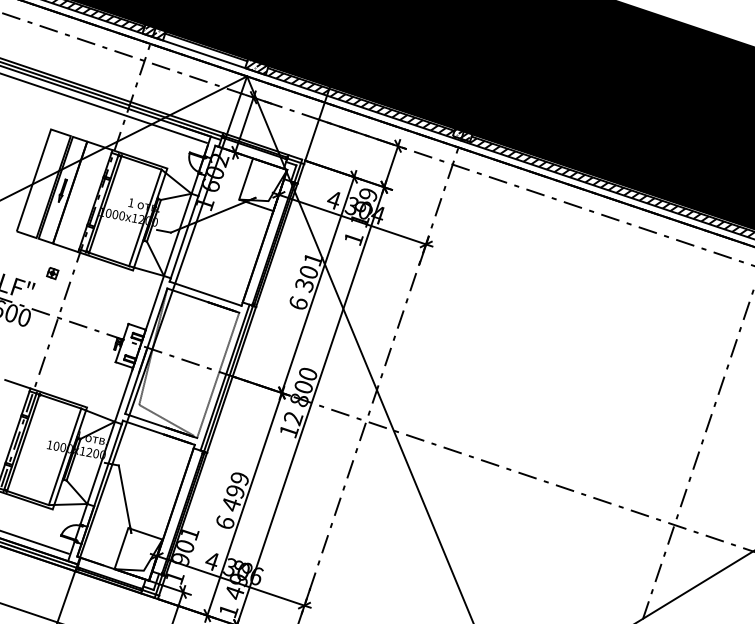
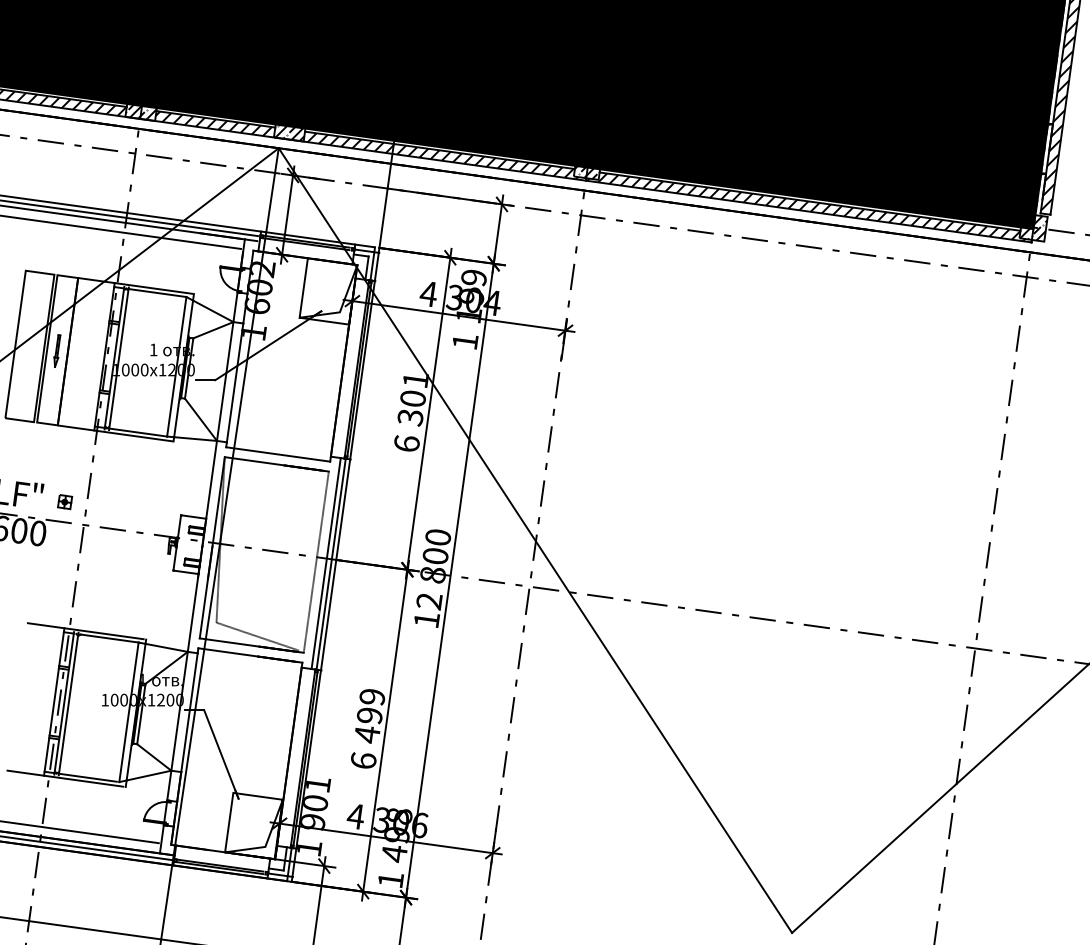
hatch: (204, 50) -> (213, 123), added
part: (52, 273) -> (65, 502), moved

